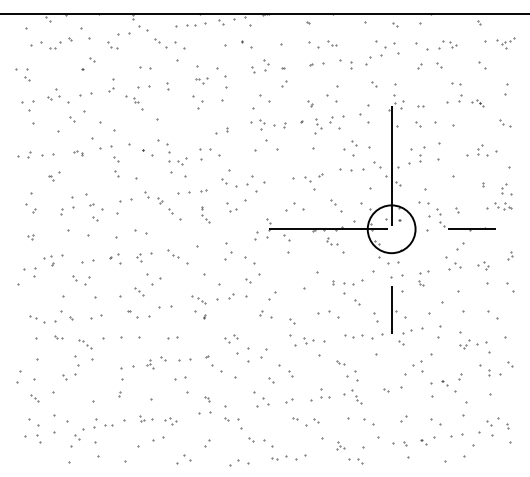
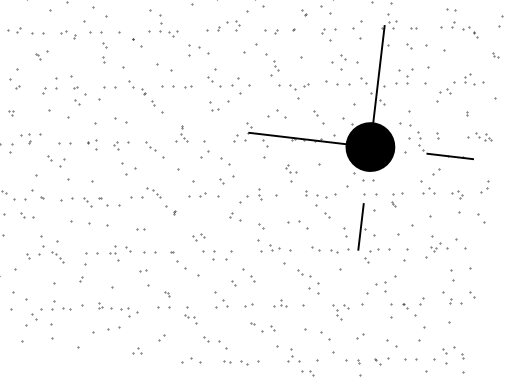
part: (477, 102) -> (470, 31), size x1.43
part: (505, 123) -> (495, 55), size x0.62
part: (257, 124) -> (232, 25), moved
part: (318, 126) -> (275, 68), moved
part: (170, 152) -> (162, 23), moved
part: (78, 153) -> (68, 35), size x1.67
part: (459, 164) -> (445, 90), added
part: (506, 189) -> (489, 120), removed
part: (205, 214) -> (184, 133), moved
fill: (391, 229) -> (370, 147), added
part: (332, 241) -> (292, 169), moved
part: (510, 255) -> (485, 186), size x1.67
part: (287, 288) -> (260, 193), added
part: (139, 291) -> (87, 201), moved
part: (198, 299) -> (153, 192), moved
part: (58, 337) -> (26, 215), size x1.67
part: (173, 337) -> (141, 229), size x0.62
part: (367, 337) -> (333, 251), size x0.62
part: (85, 344) -> (58, 257), moved
part: (468, 344) -> (438, 247), moved
part: (248, 355) -> (213, 255), size x0.62
part: (340, 362) -> (304, 273), size x1.67
part: (149, 364) -> (114, 253), size x1.67
part: (180, 378) -> (143, 270), size x0.62
part: (320, 395) -> (280, 303), size x0.62
part: (356, 396) -> (336, 311), moved
part: (233, 417) -> (191, 315), size x0.71
part: (171, 421) -> (129, 312), size x1.43
part: (340, 445) -> (294, 355), size x1.67
part: (291, 458) -> (244, 363), size x0.62
part: (184, 459) -> (137, 351), size x0.62

